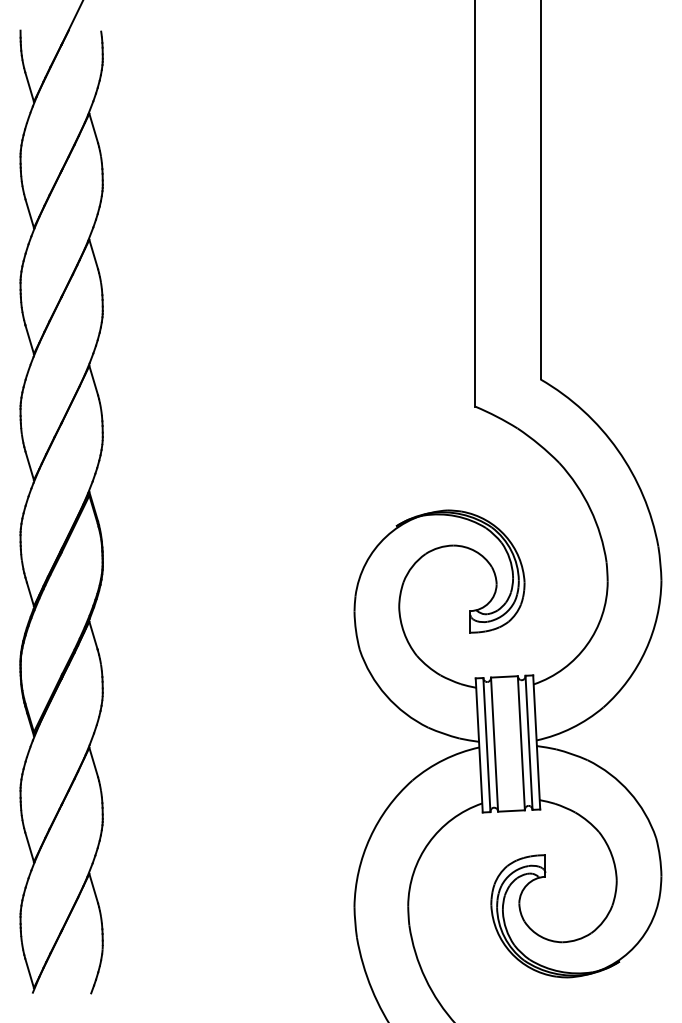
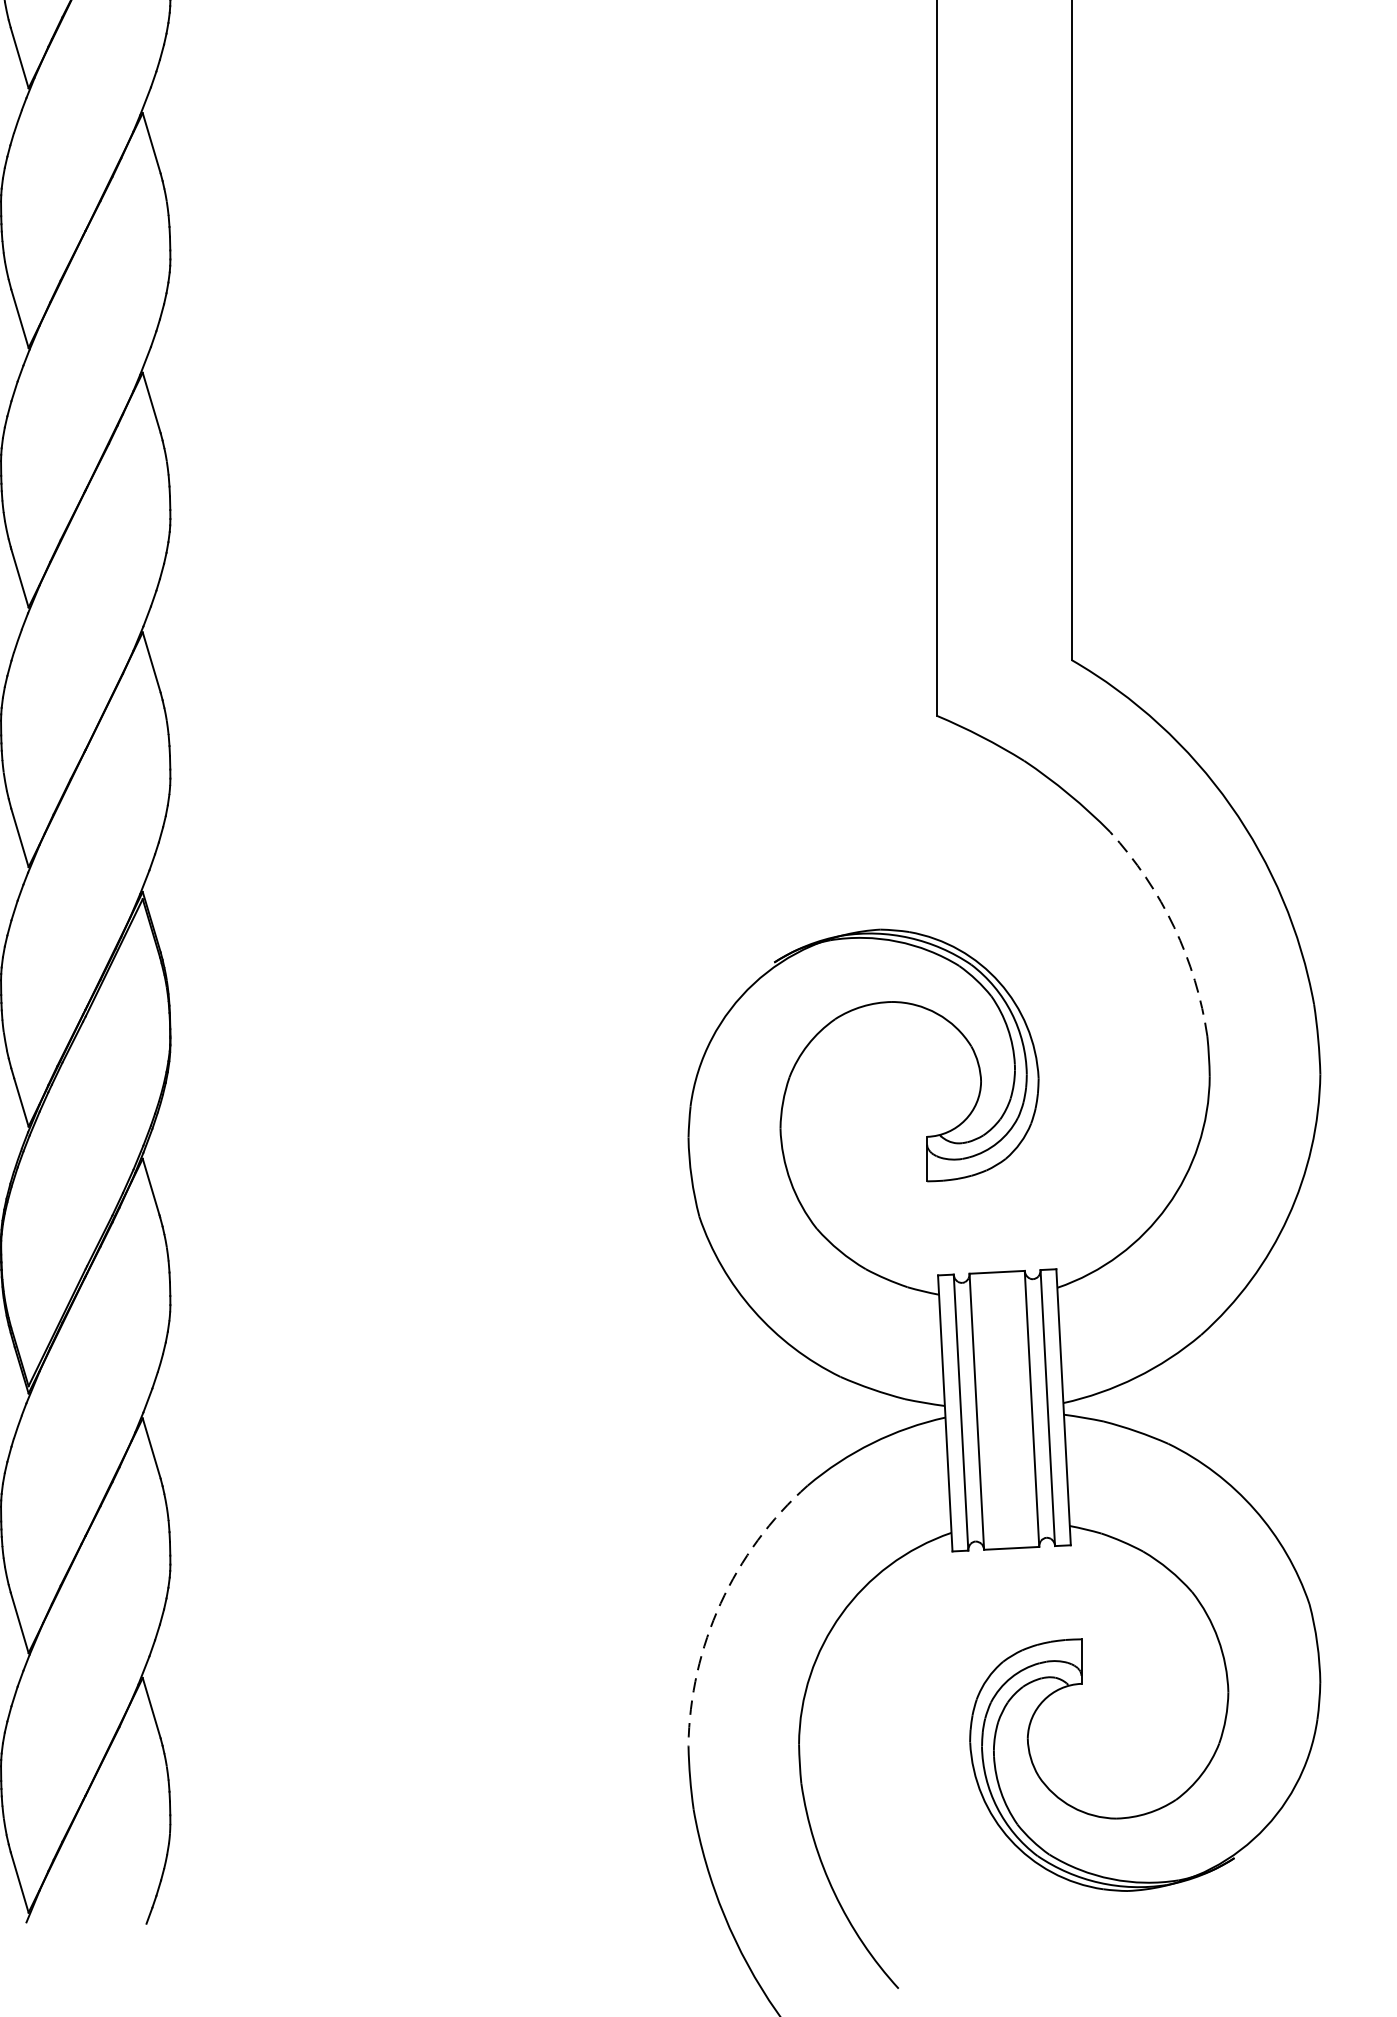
arc: (590, 509) -> (1174, 927), solid -> dashed
arc: (370, 837) -> (721, 1602), solid -> dashed

